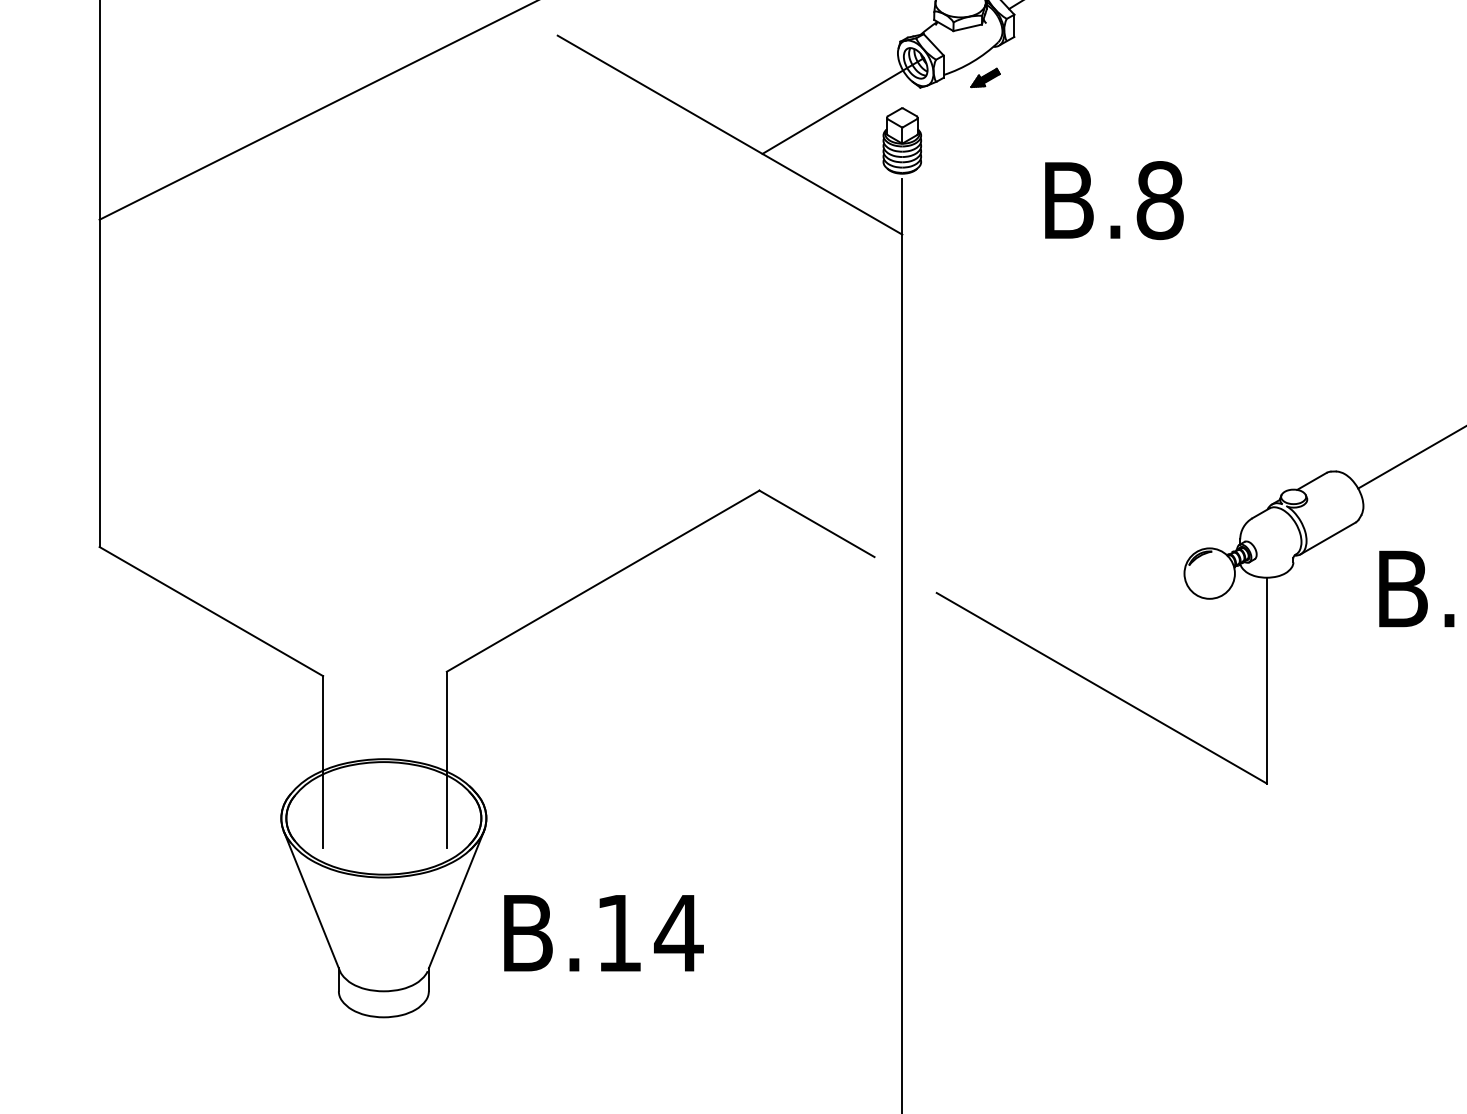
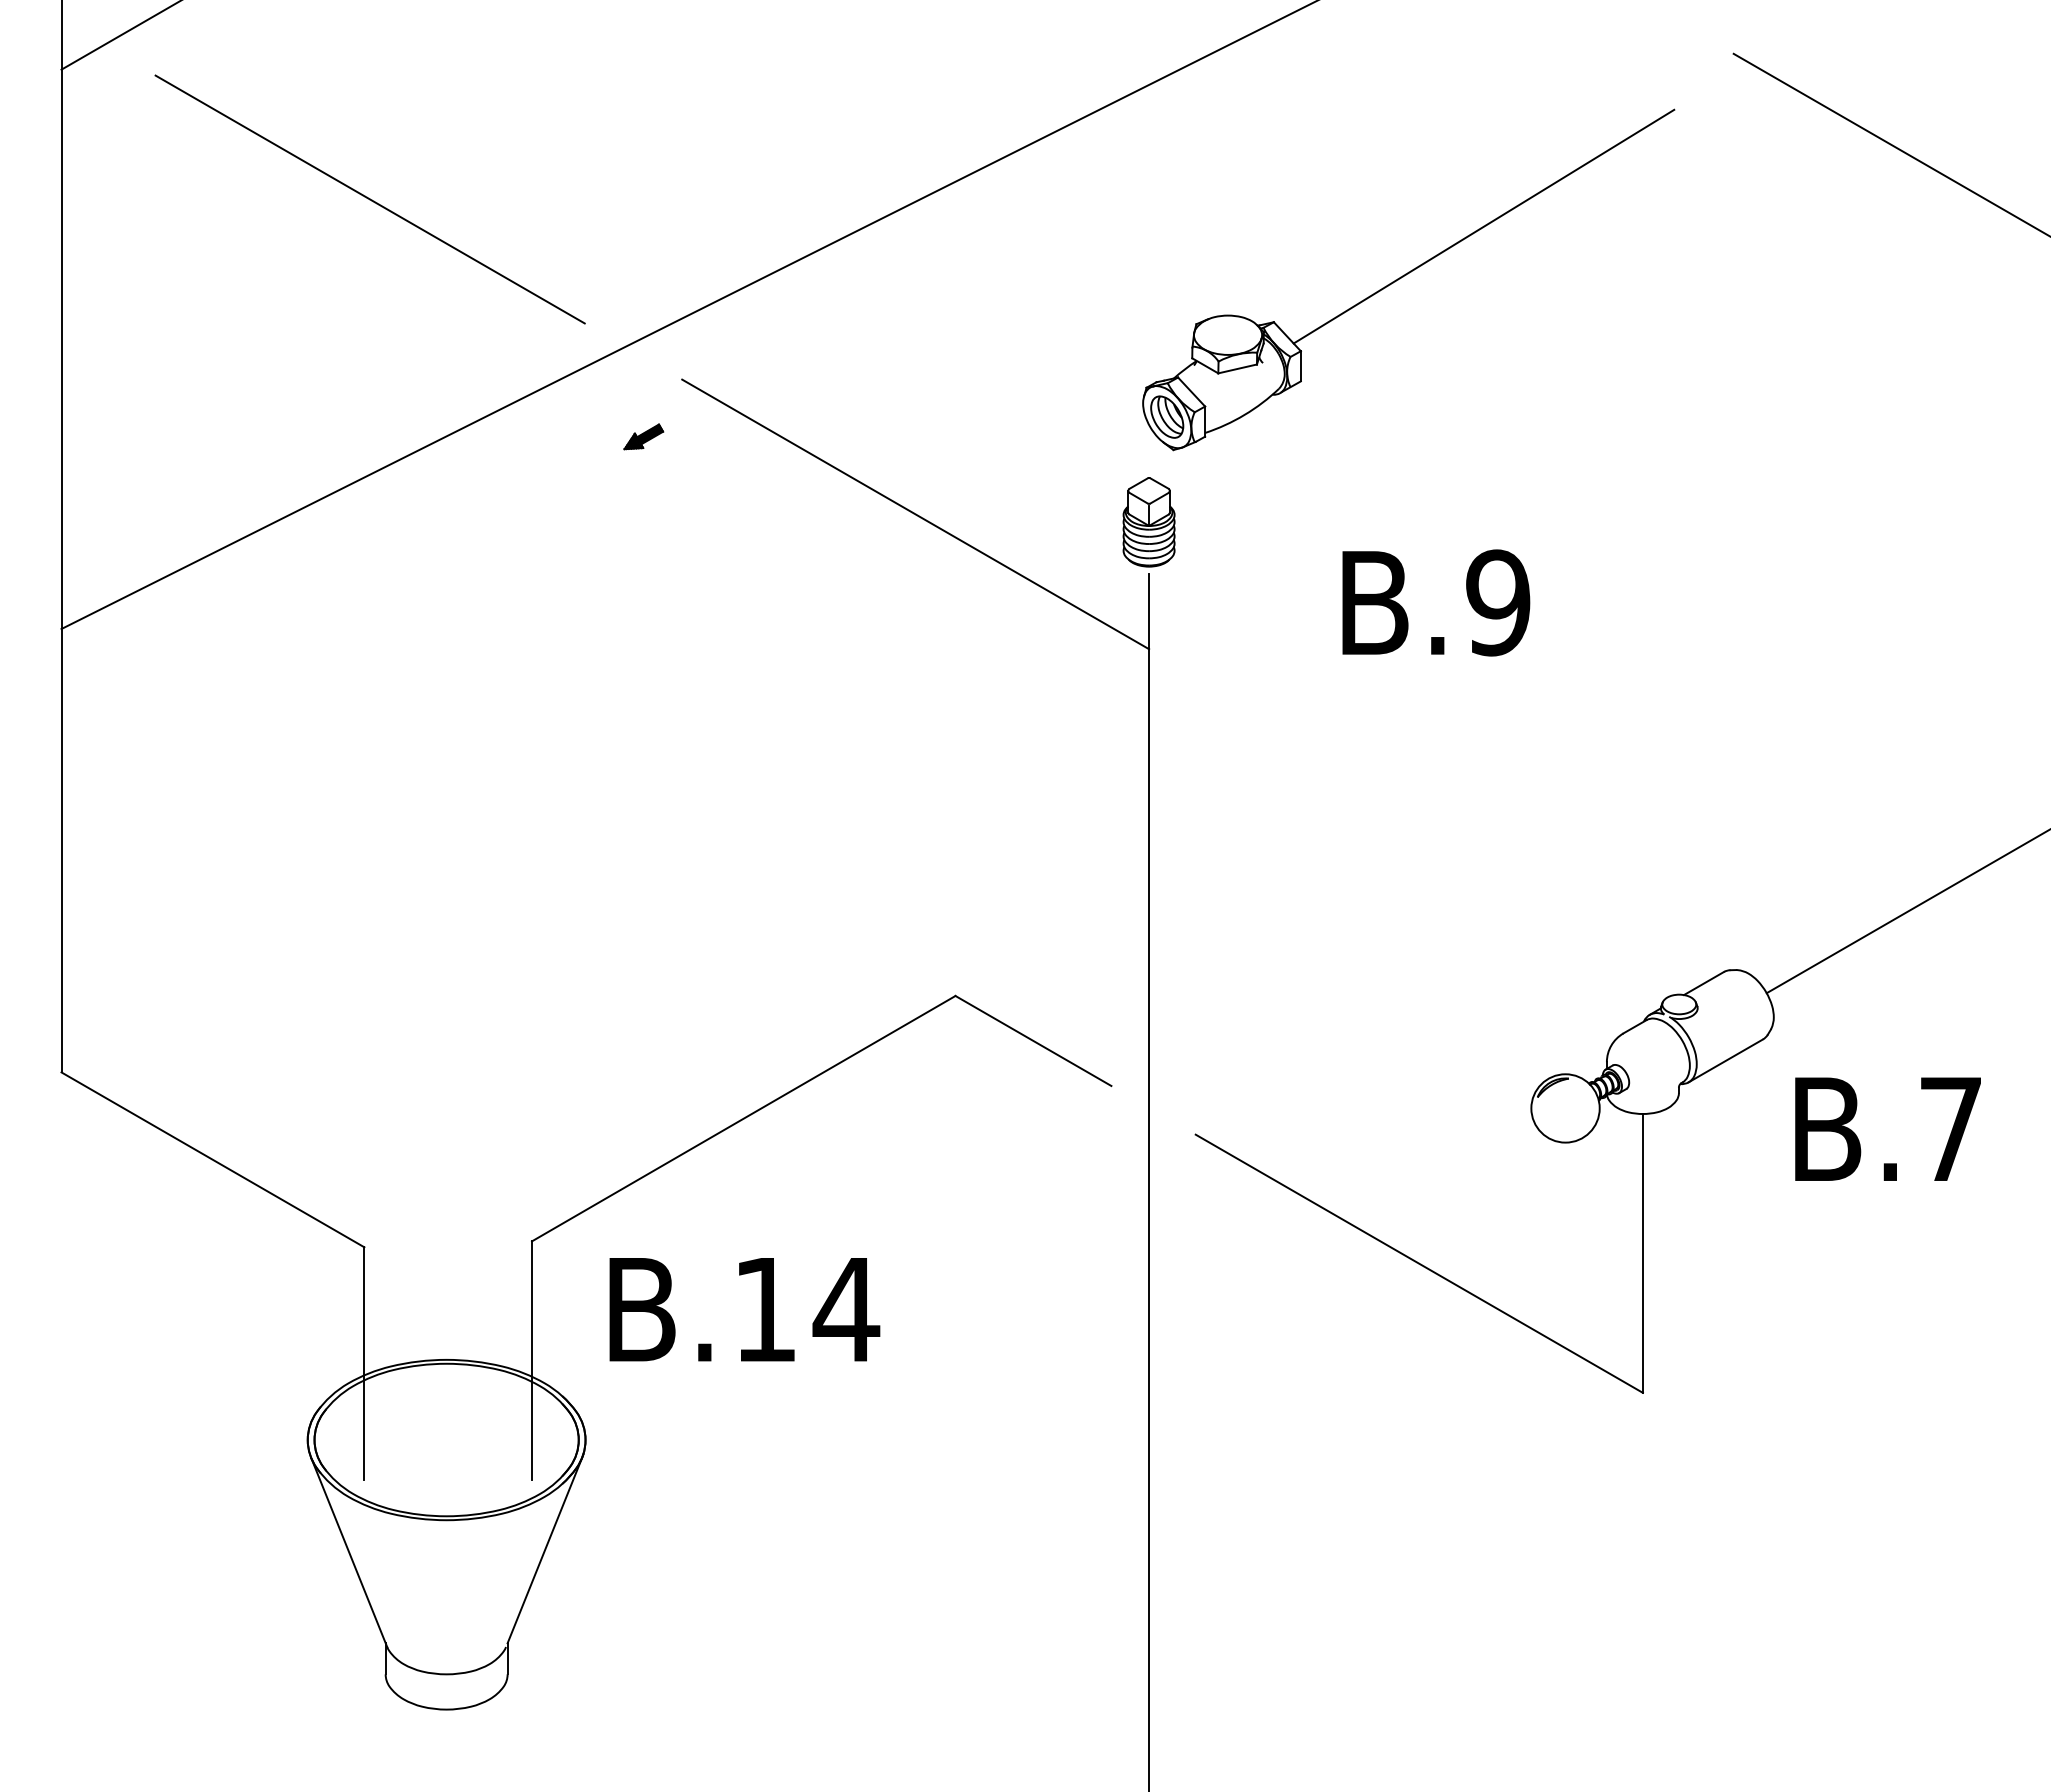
part: (985, 77) -> (643, 436), moved
line: (842, 105) -> (1068, 474), removed
text: (1160, 200) -> (1498, 602), B.8 -> B.9
text: (603, 933) -> (744, 1309), moved

